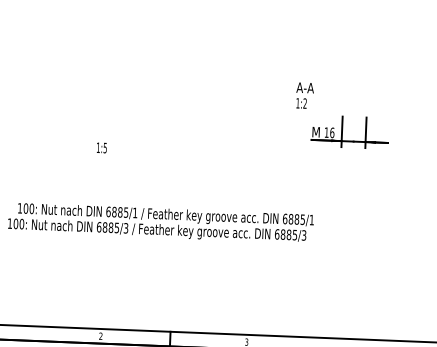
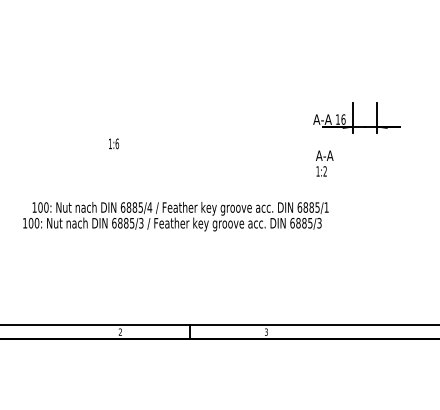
text: (304, 95) -> (324, 163), moved
text: (311, 131) -> (322, 119), M -> A-A
text: (105, 147) -> (117, 143), 1:5 -> 1:6
text: (134, 212) -> (149, 207), 6885/1 -> 6885/4

